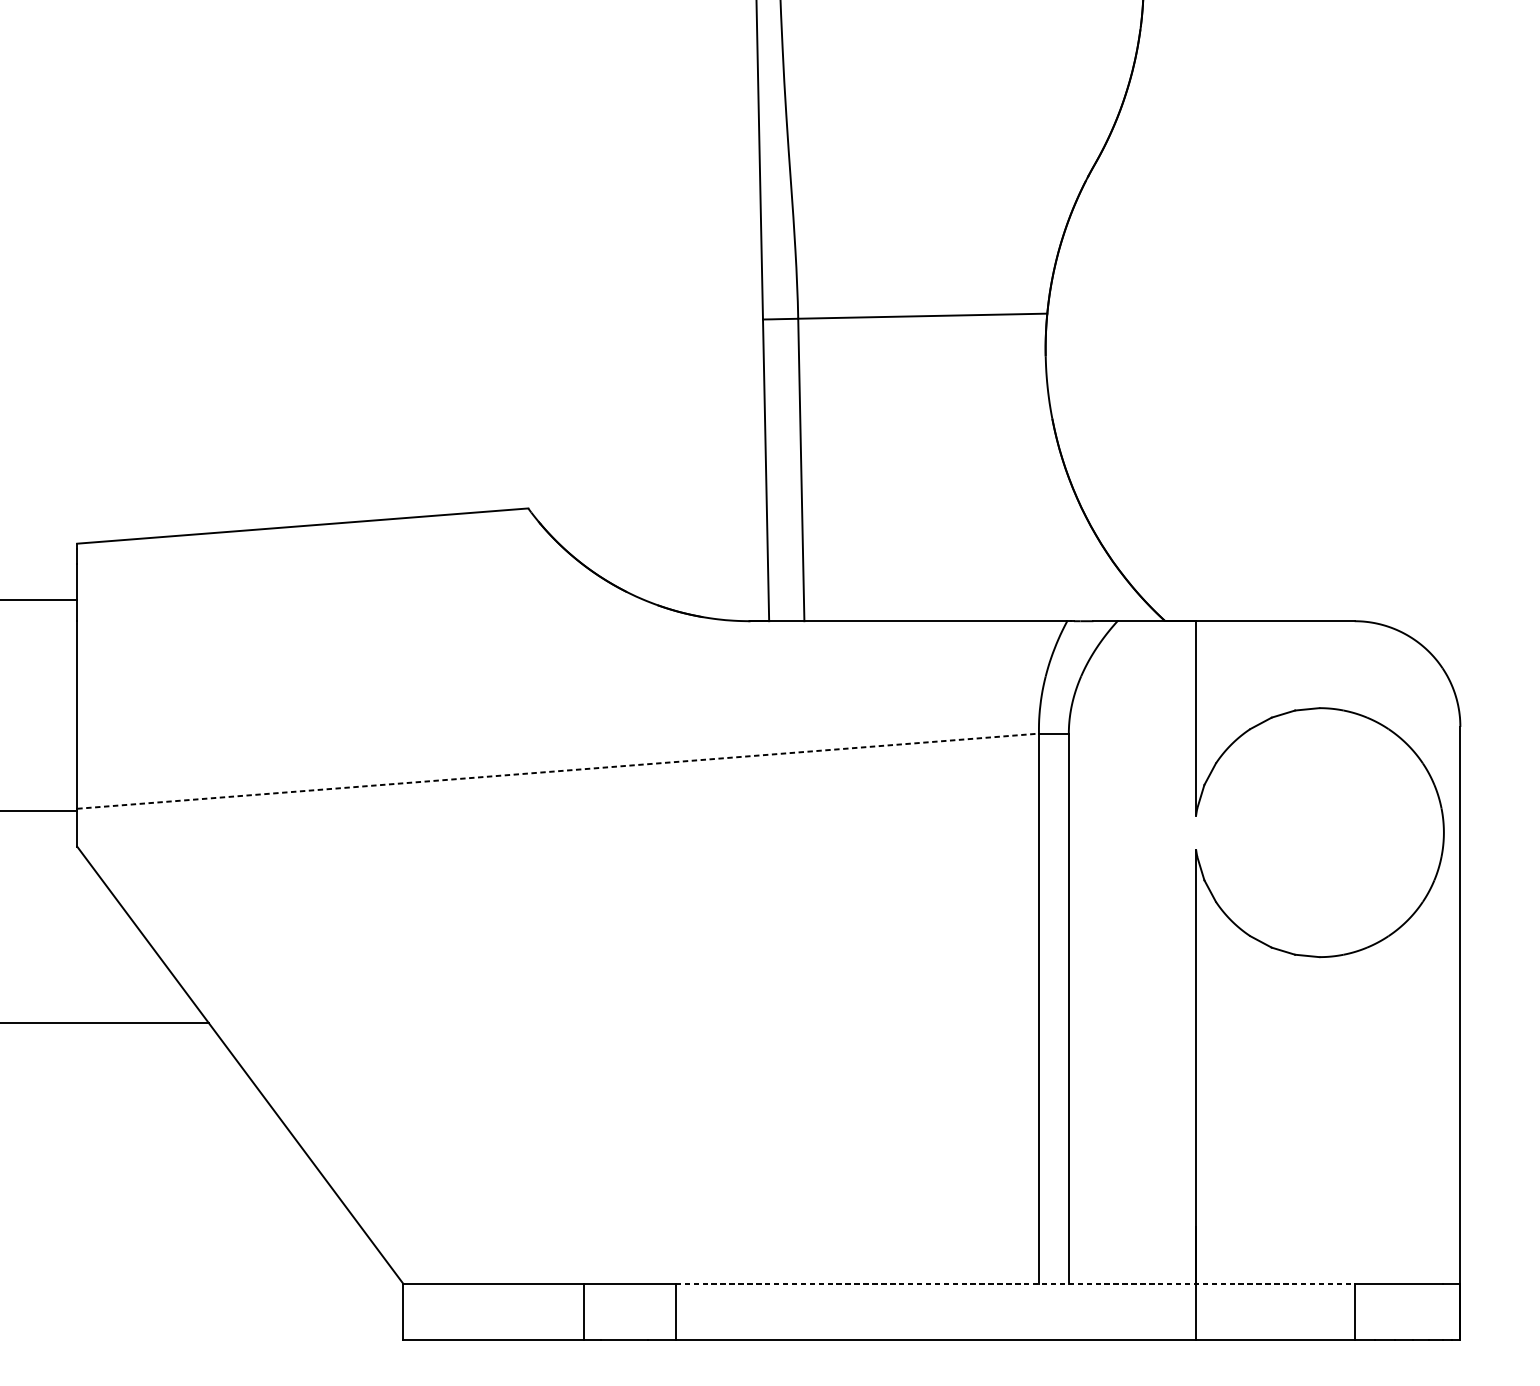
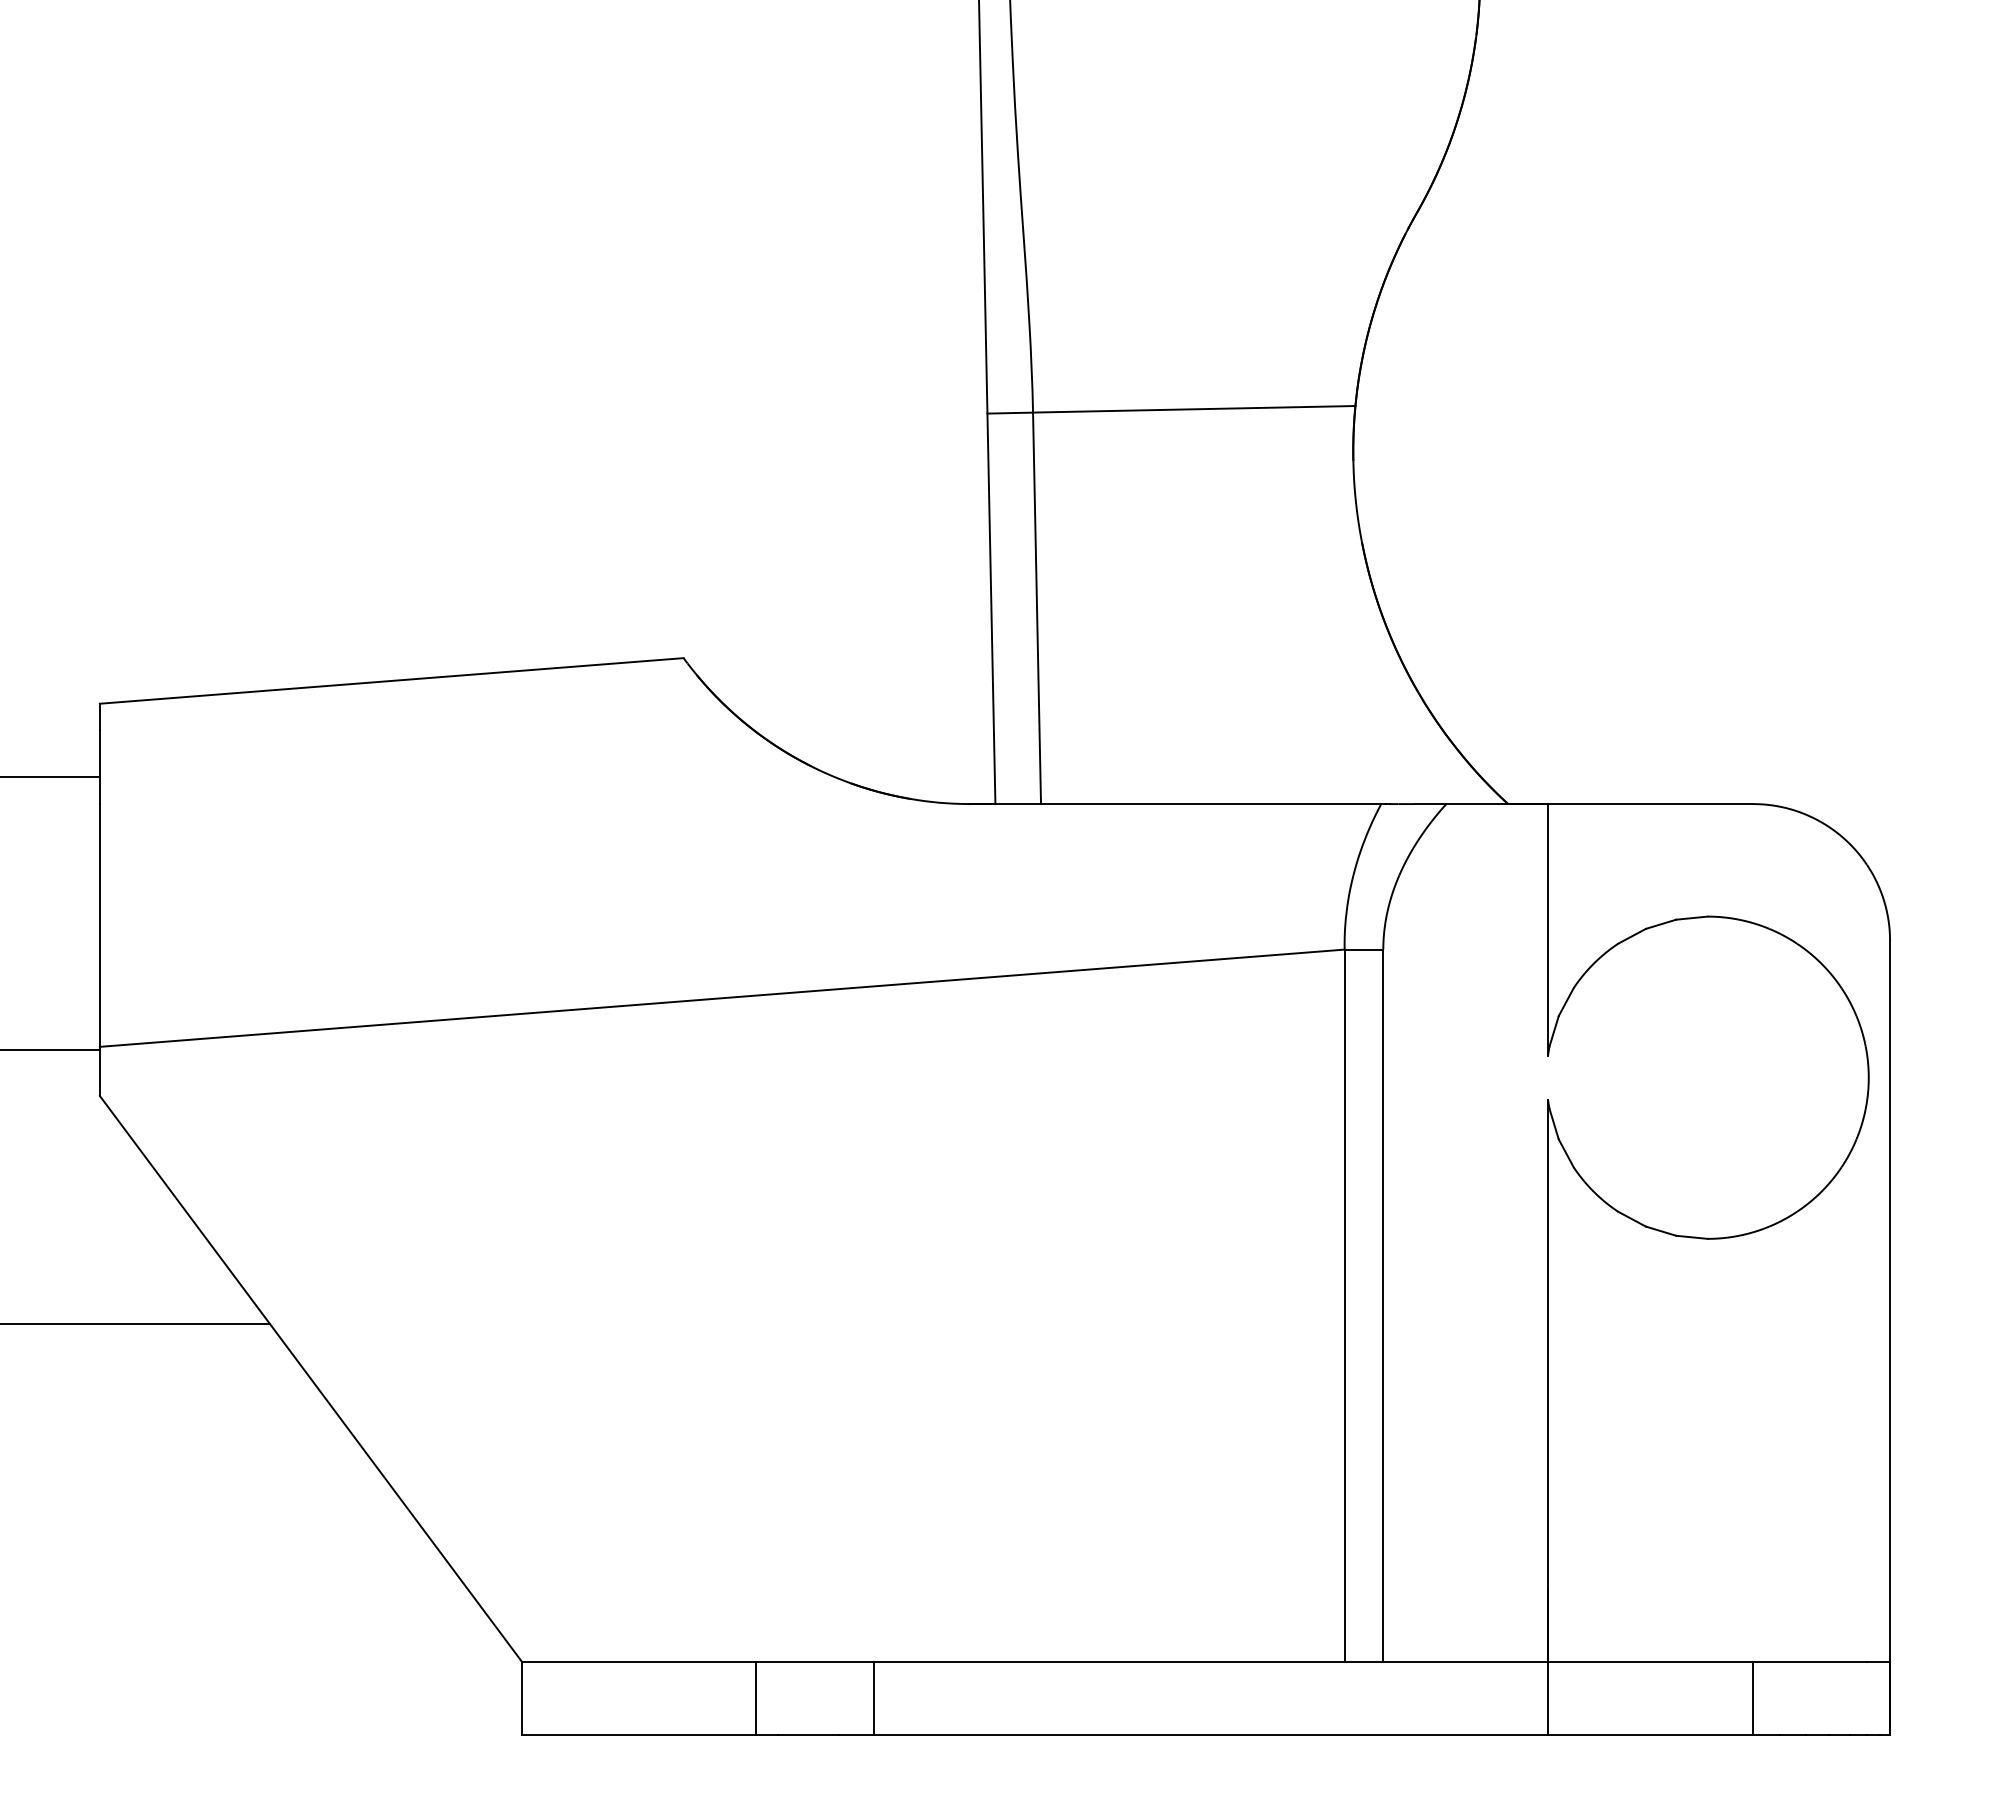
line: (558, 771) -> (722, 998), dashed -> solid
line: (1015, 1283) -> (1314, 1661), dashed -> solid

